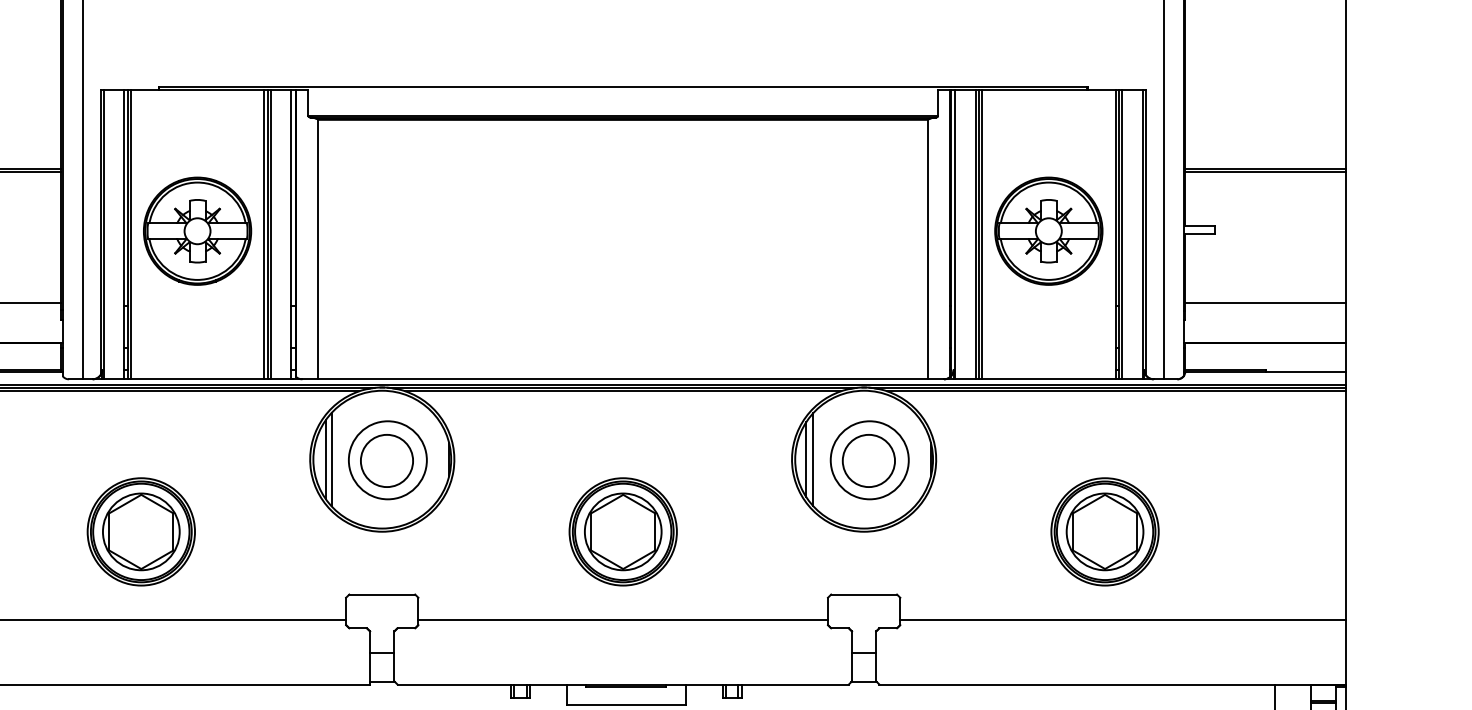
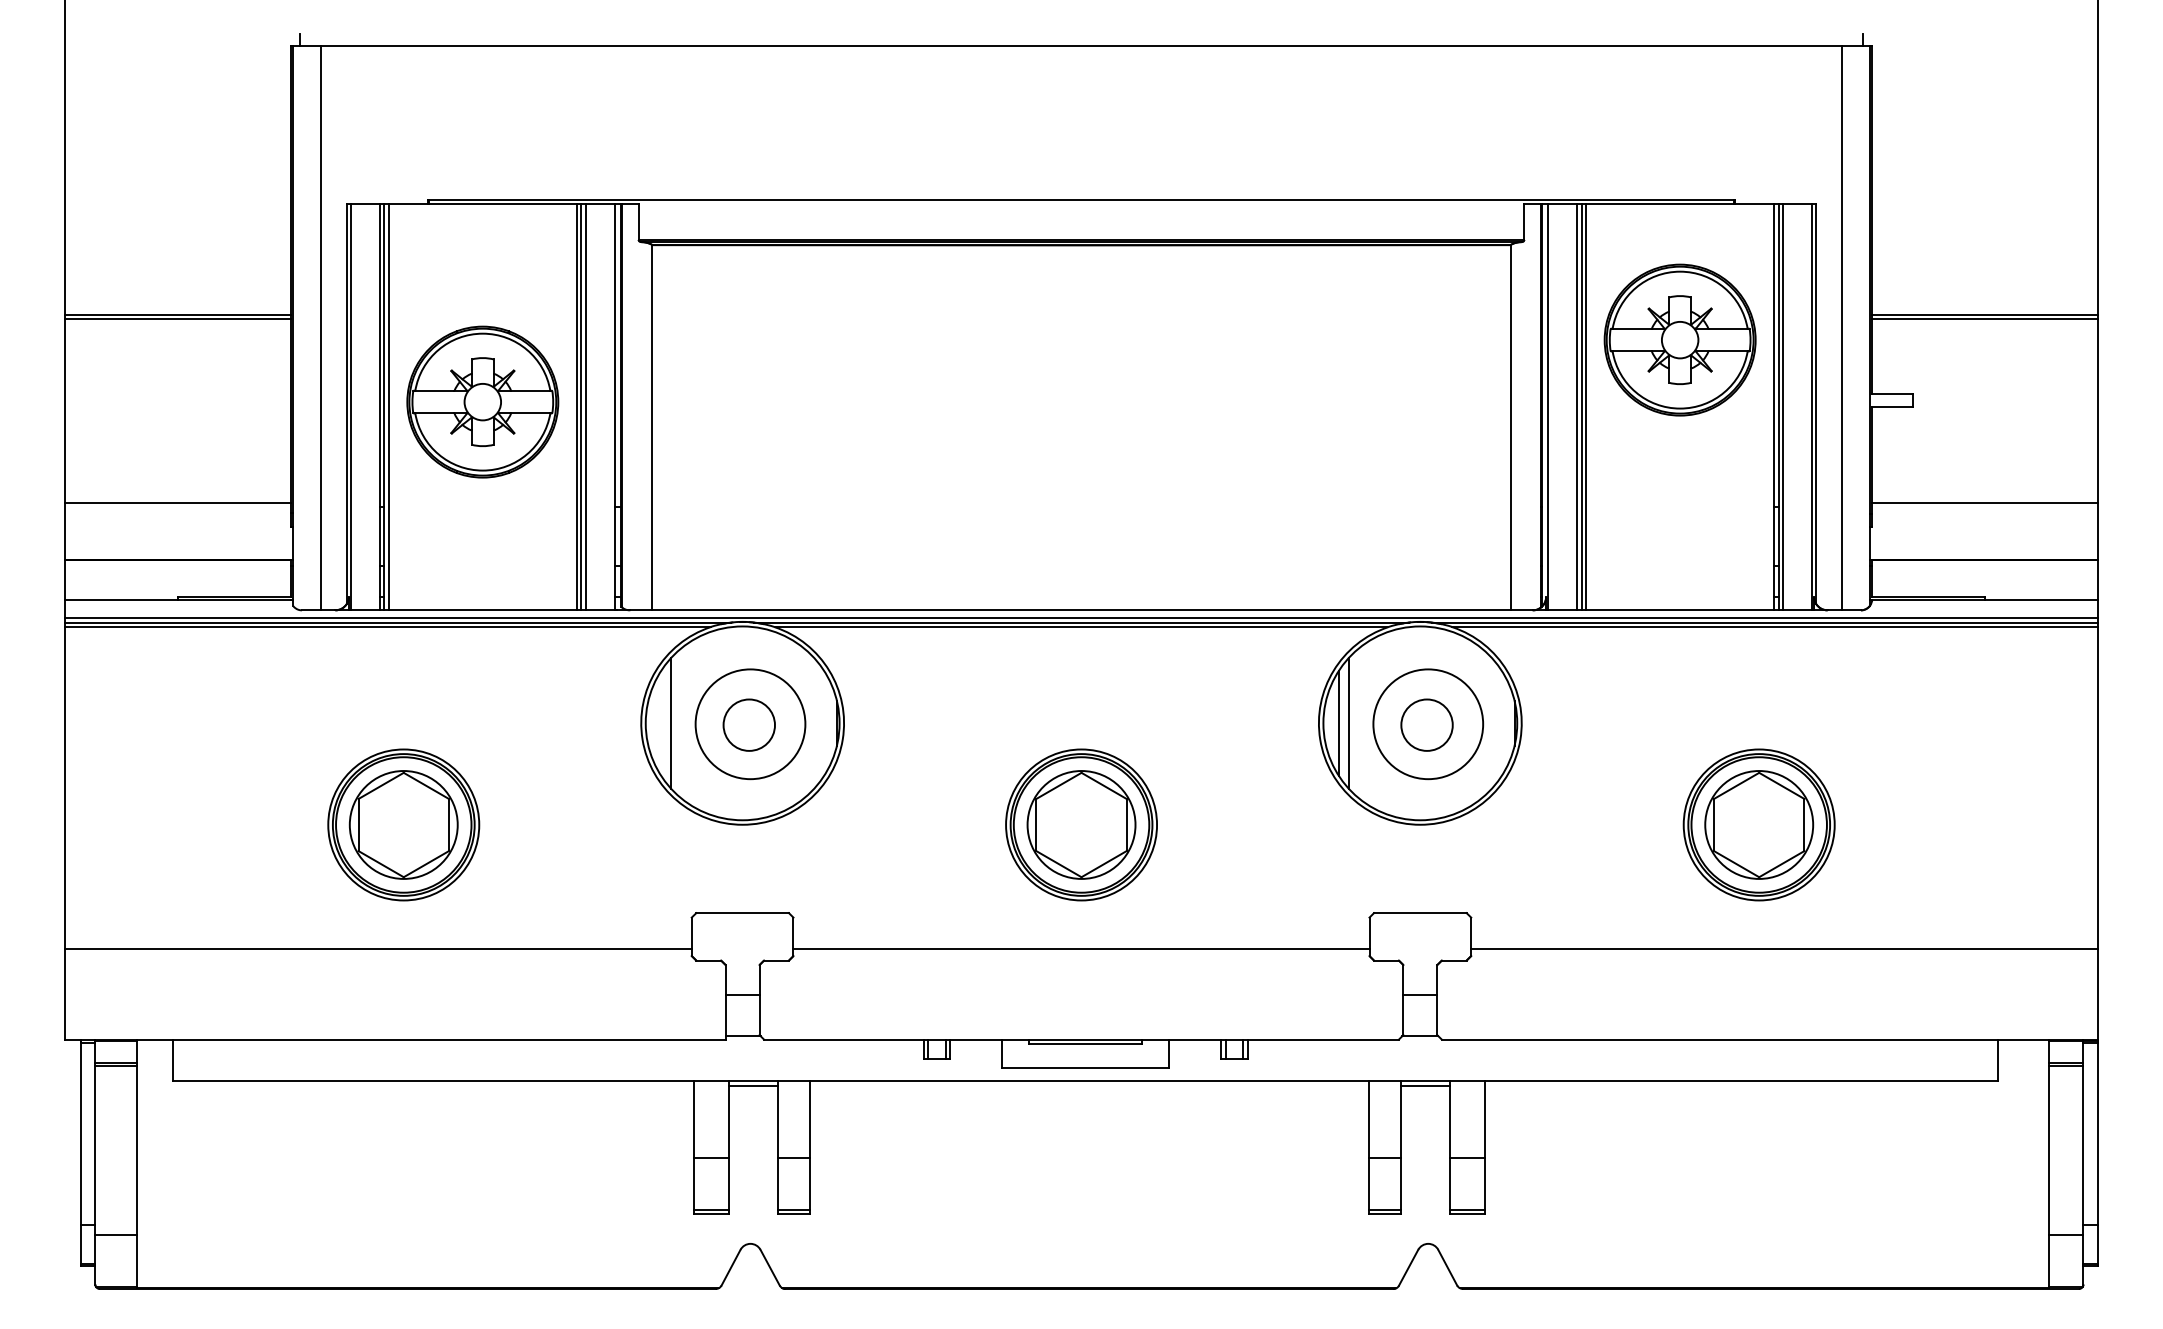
part: (1048, 230) -> (1679, 339), moved
line: (326, 459) -> (663, 723), removed
circle: (387, 460) -> (749, 724), size x0.7
circle: (868, 460) -> (1426, 724), size x0.7

